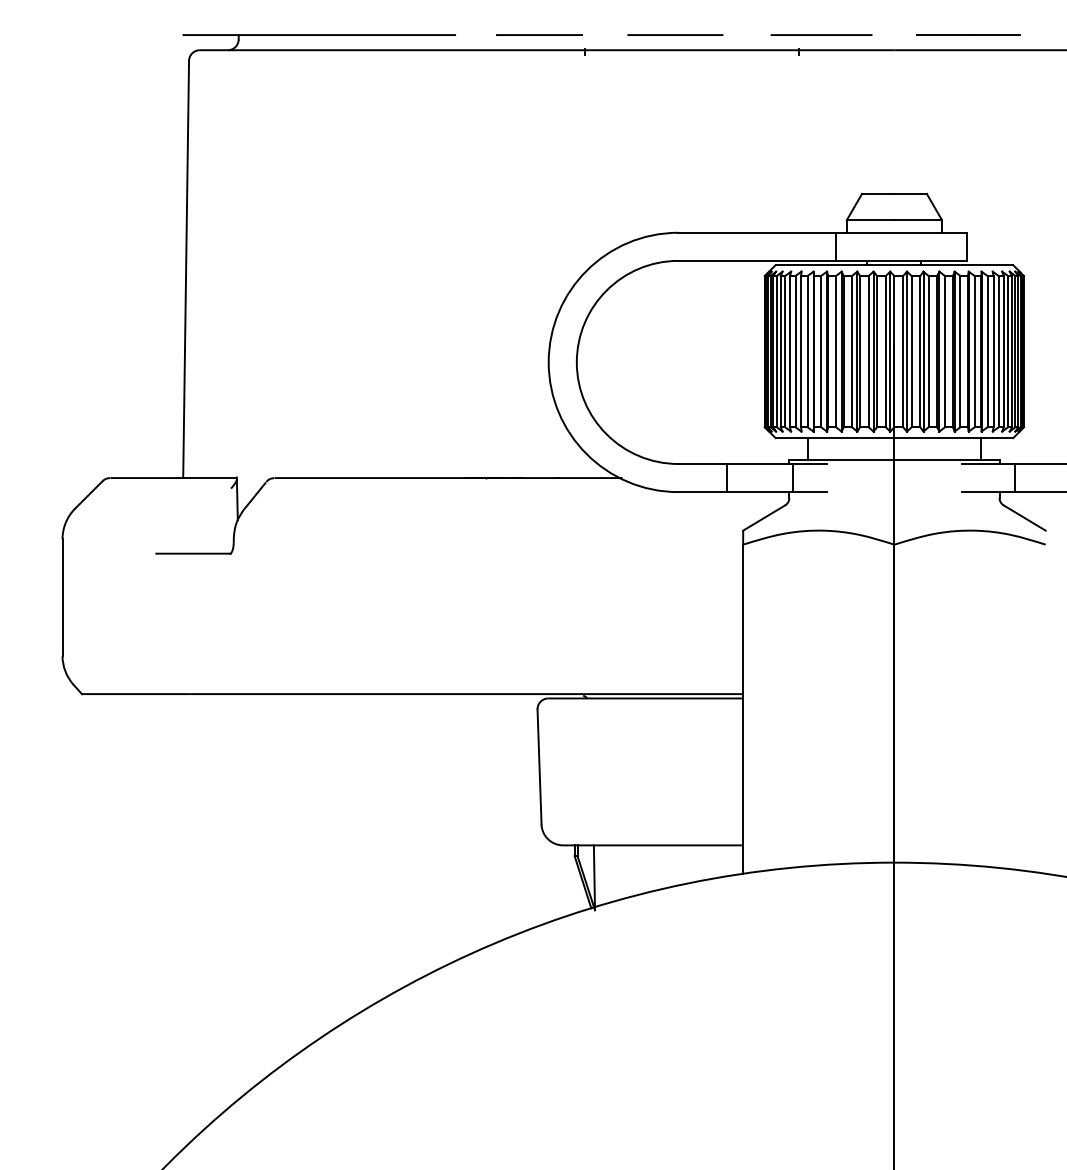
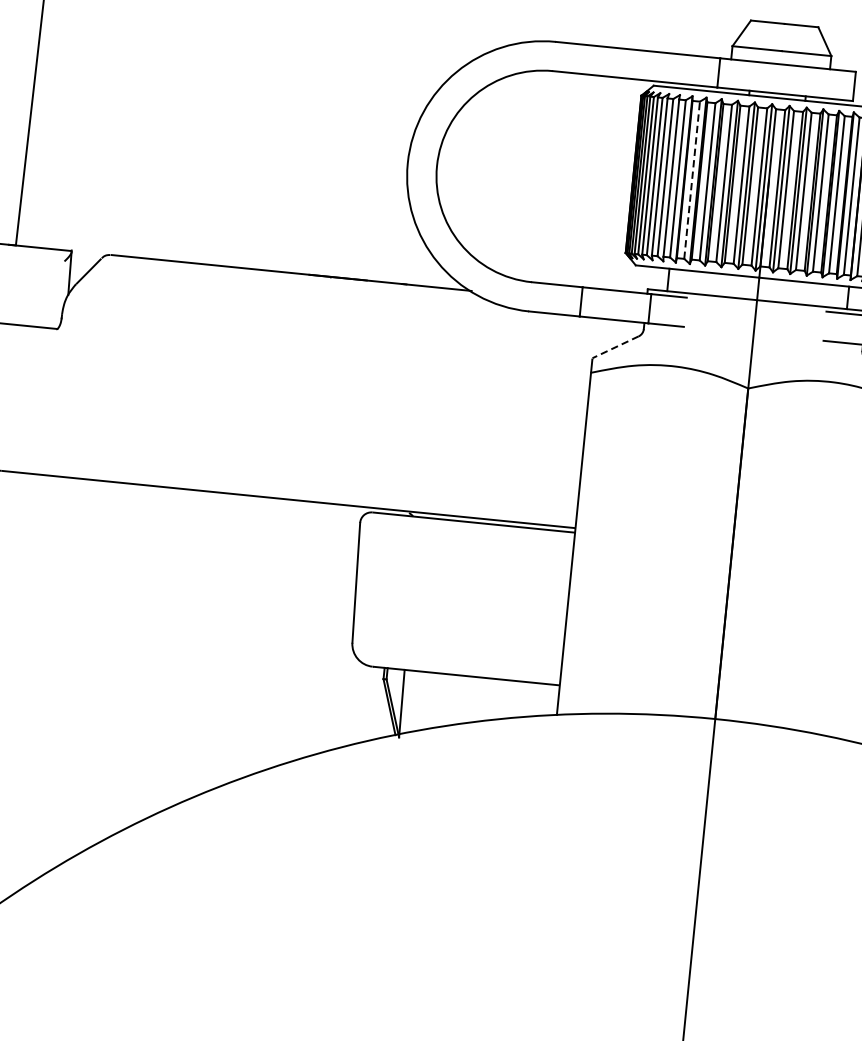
line: (821, 351) -> (692, 180), solid -> dashed
line: (763, 518) -> (614, 347), solid -> dashed

